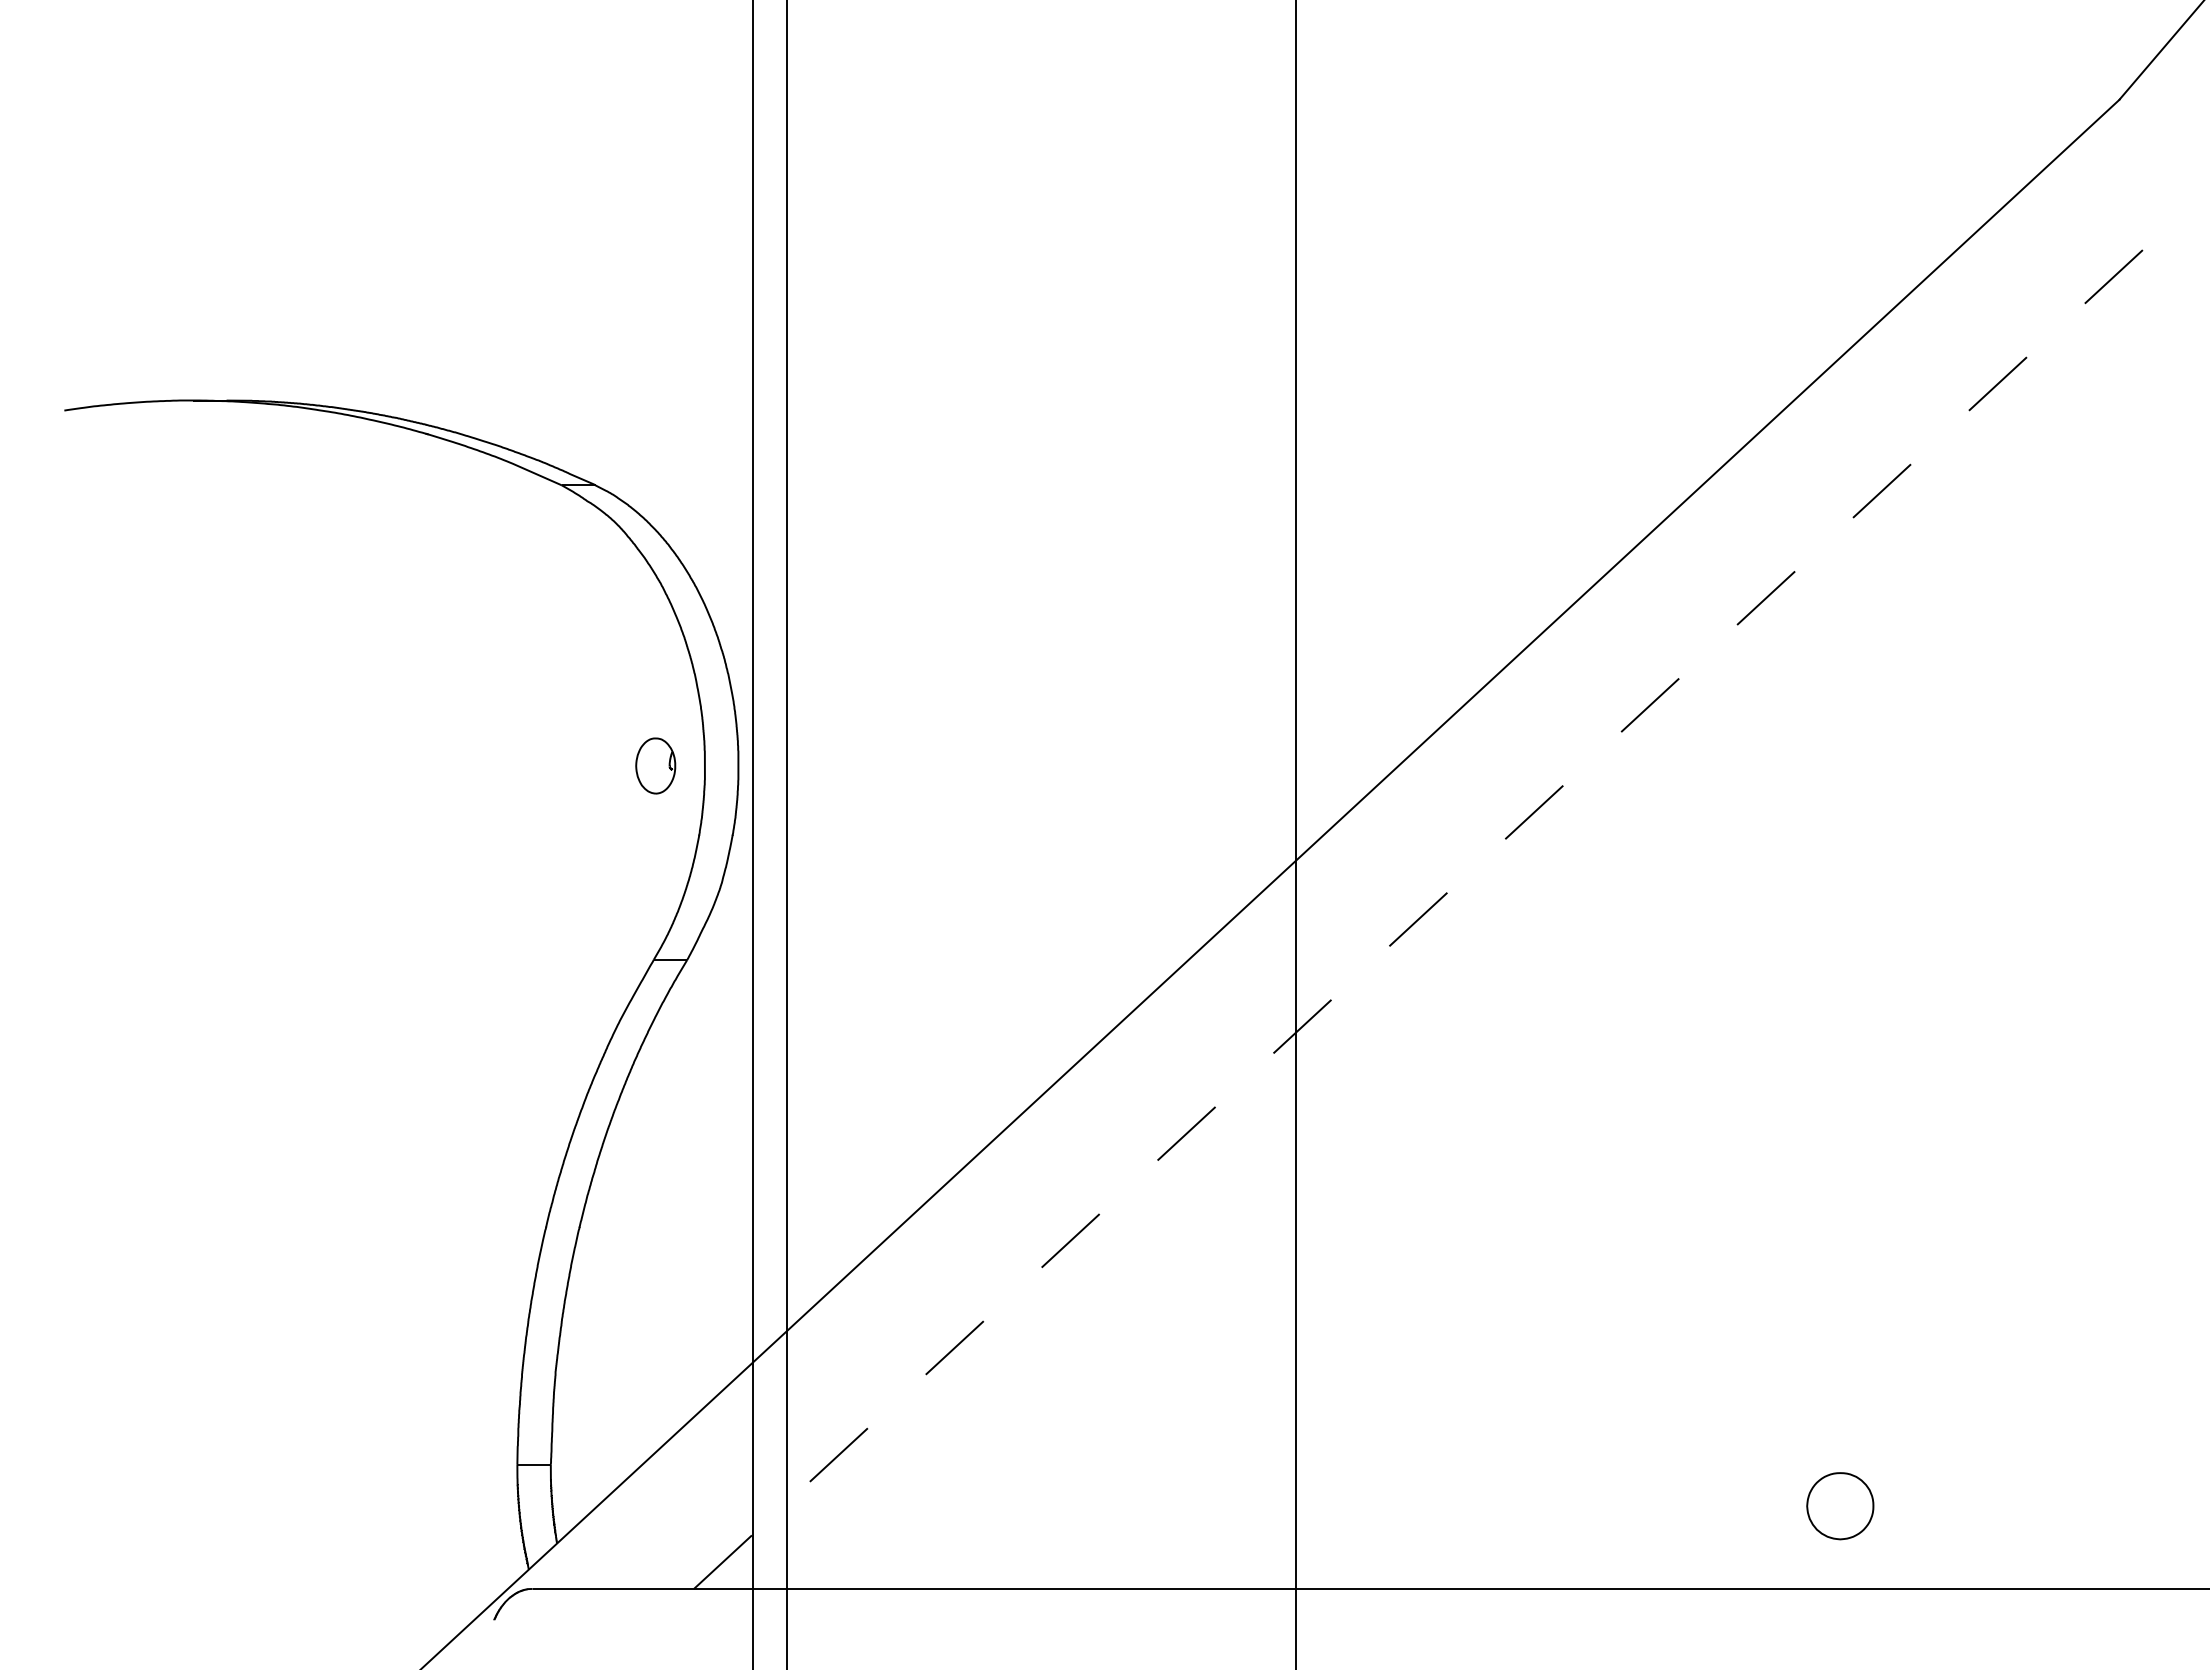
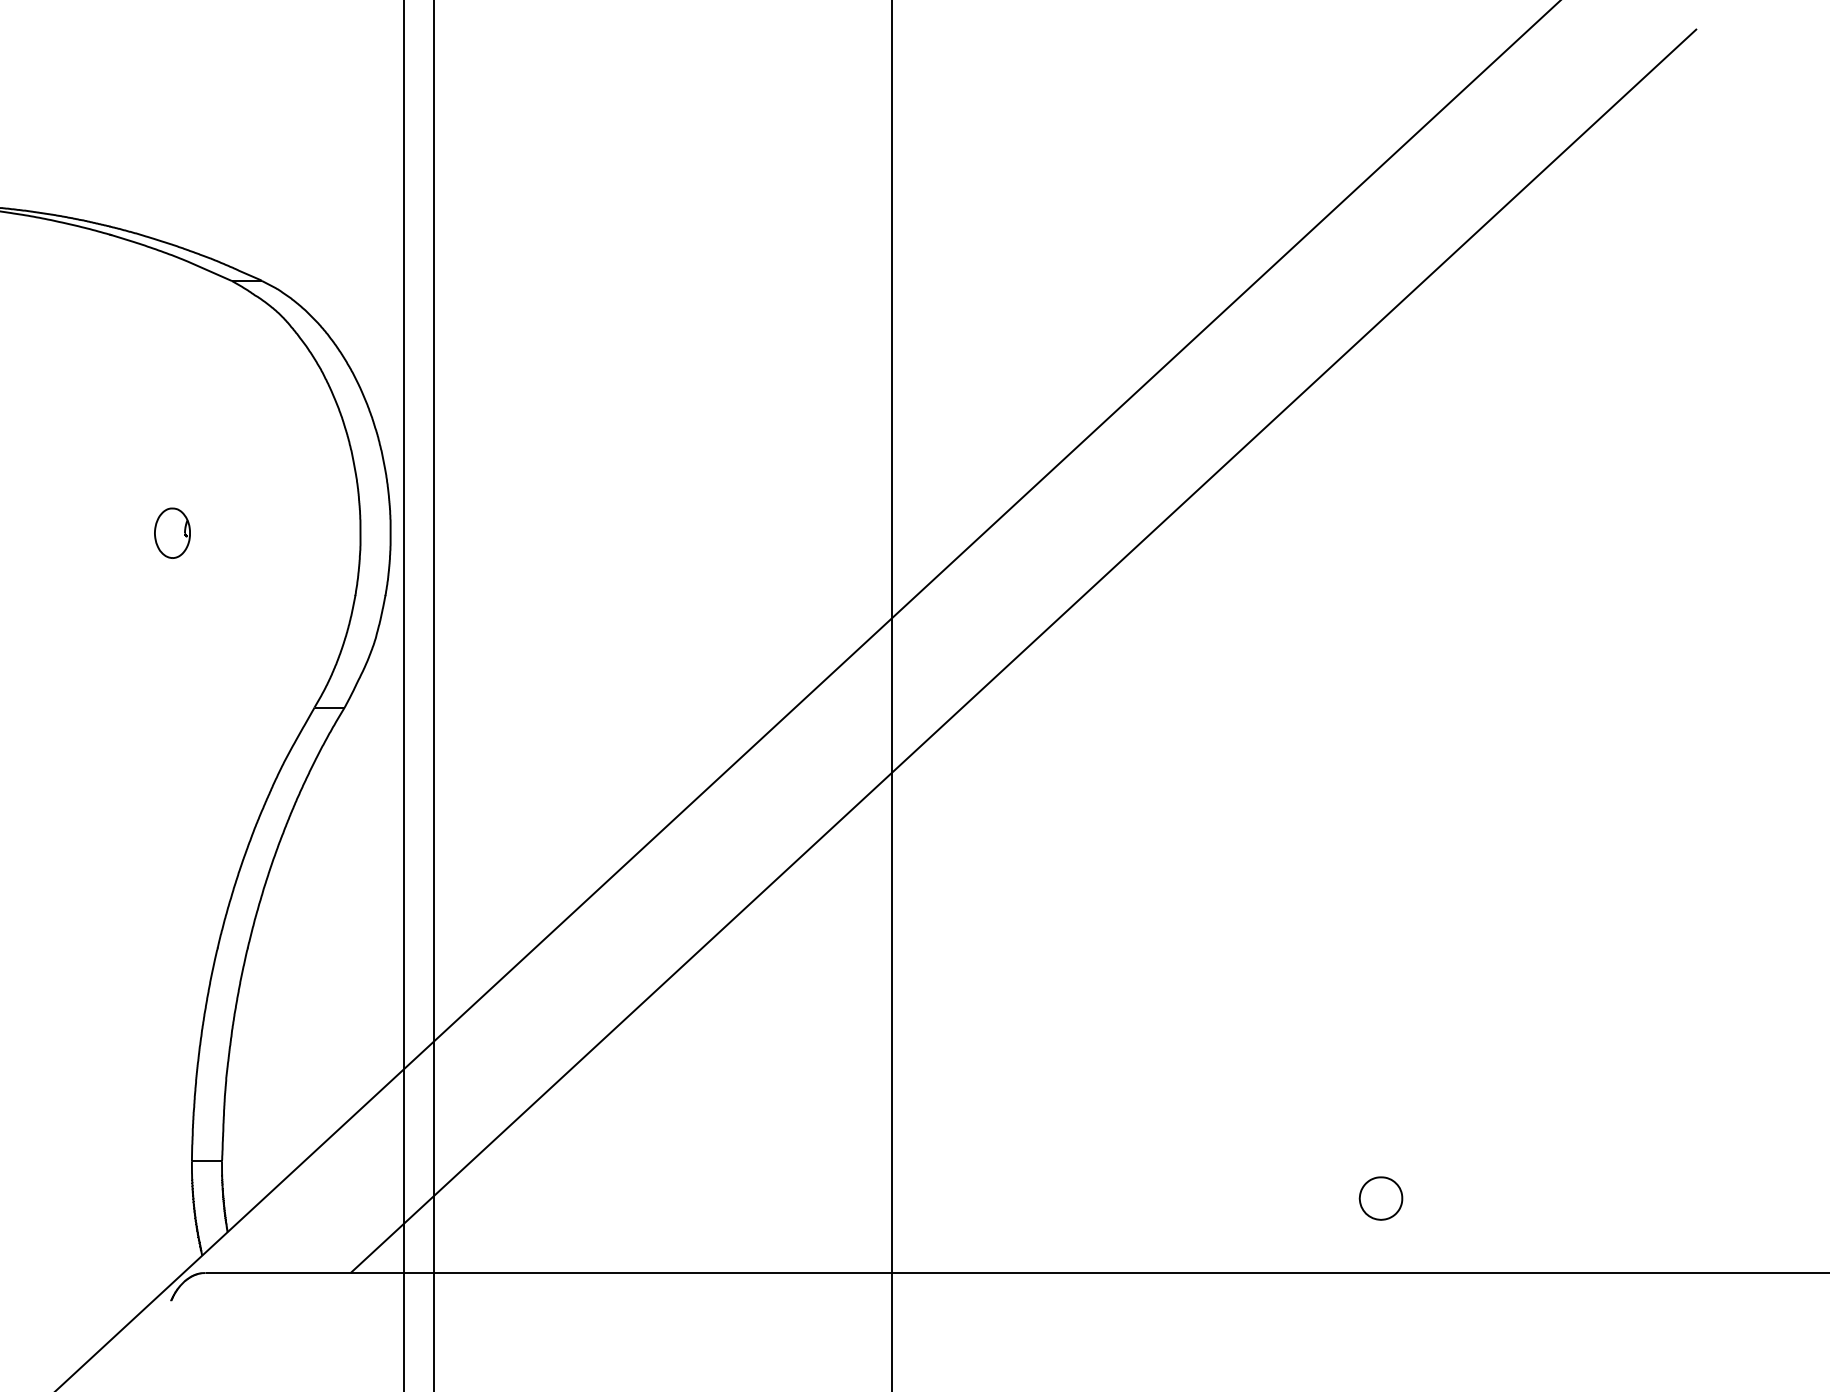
part: (655, 765) -> (172, 532), moved
line: (1442, 896) -> (1023, 650), dashed -> solid
part: (1839, 1505) -> (1380, 1198), size x0.71

